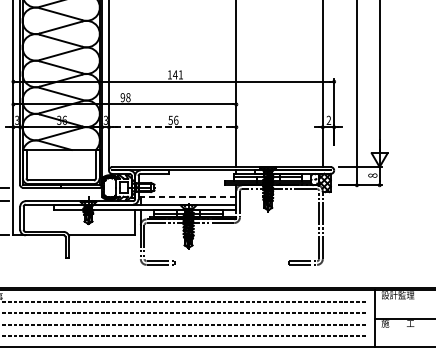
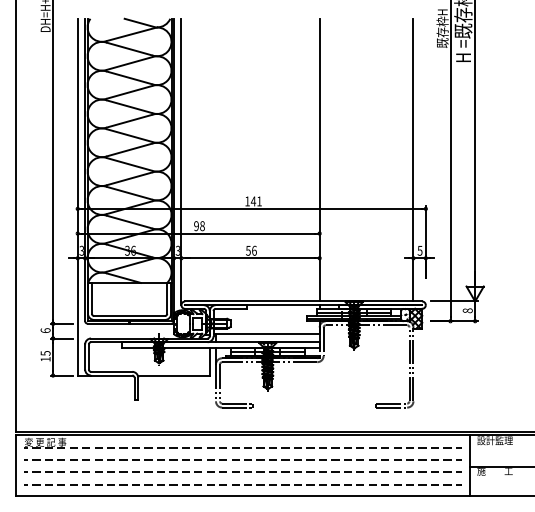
text: (328, 120) -> (419, 250), 2 -> 5
line: (172, 127) -> (250, 258), dashed -> solid
line: (188, 196) -> (267, 333), dashed -> solid

